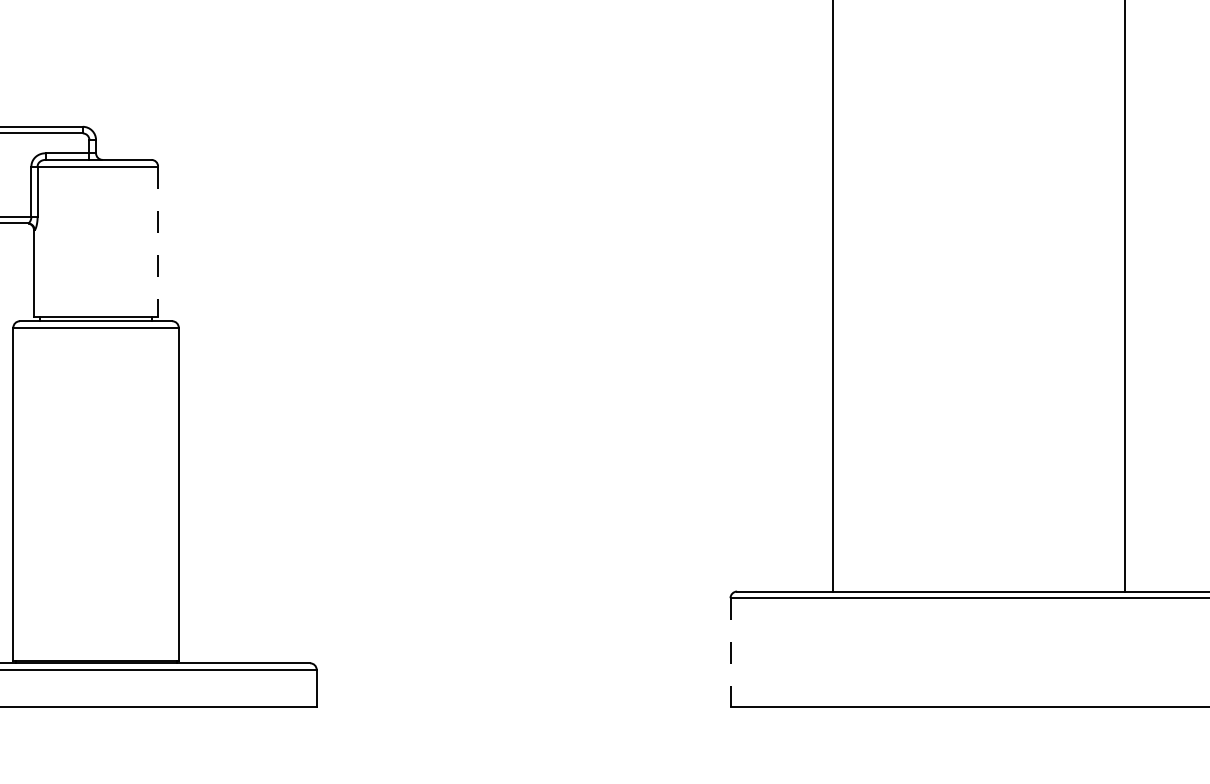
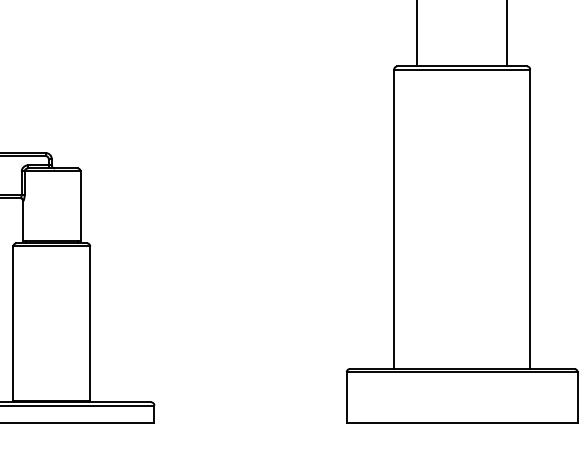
line: (157, 241) -> (80, 206), dashed -> solid
line: (729, 654) -> (346, 398), dashed -> solid

